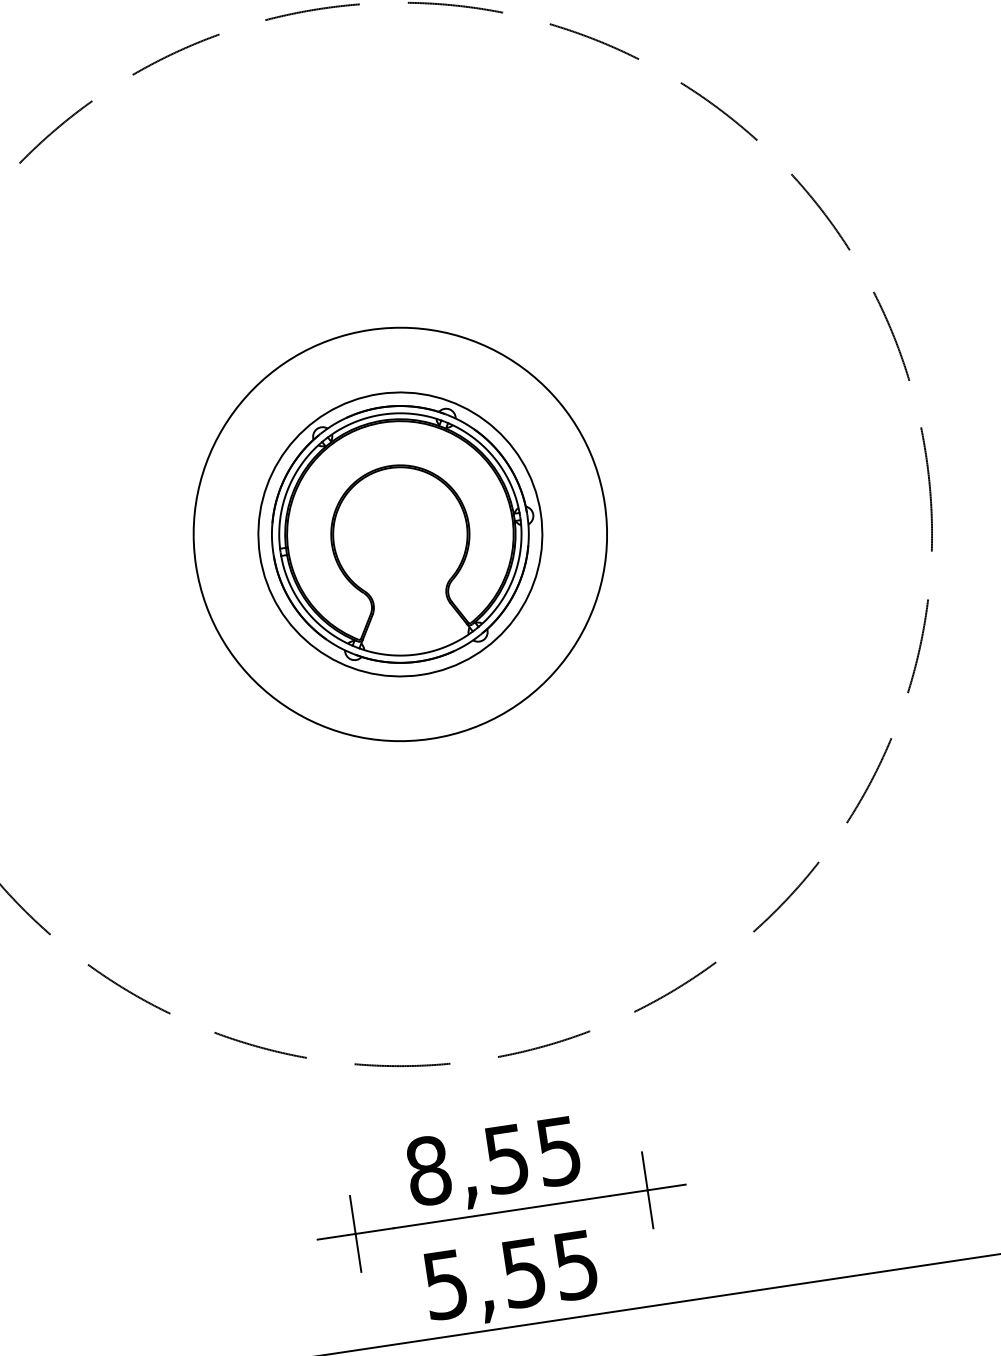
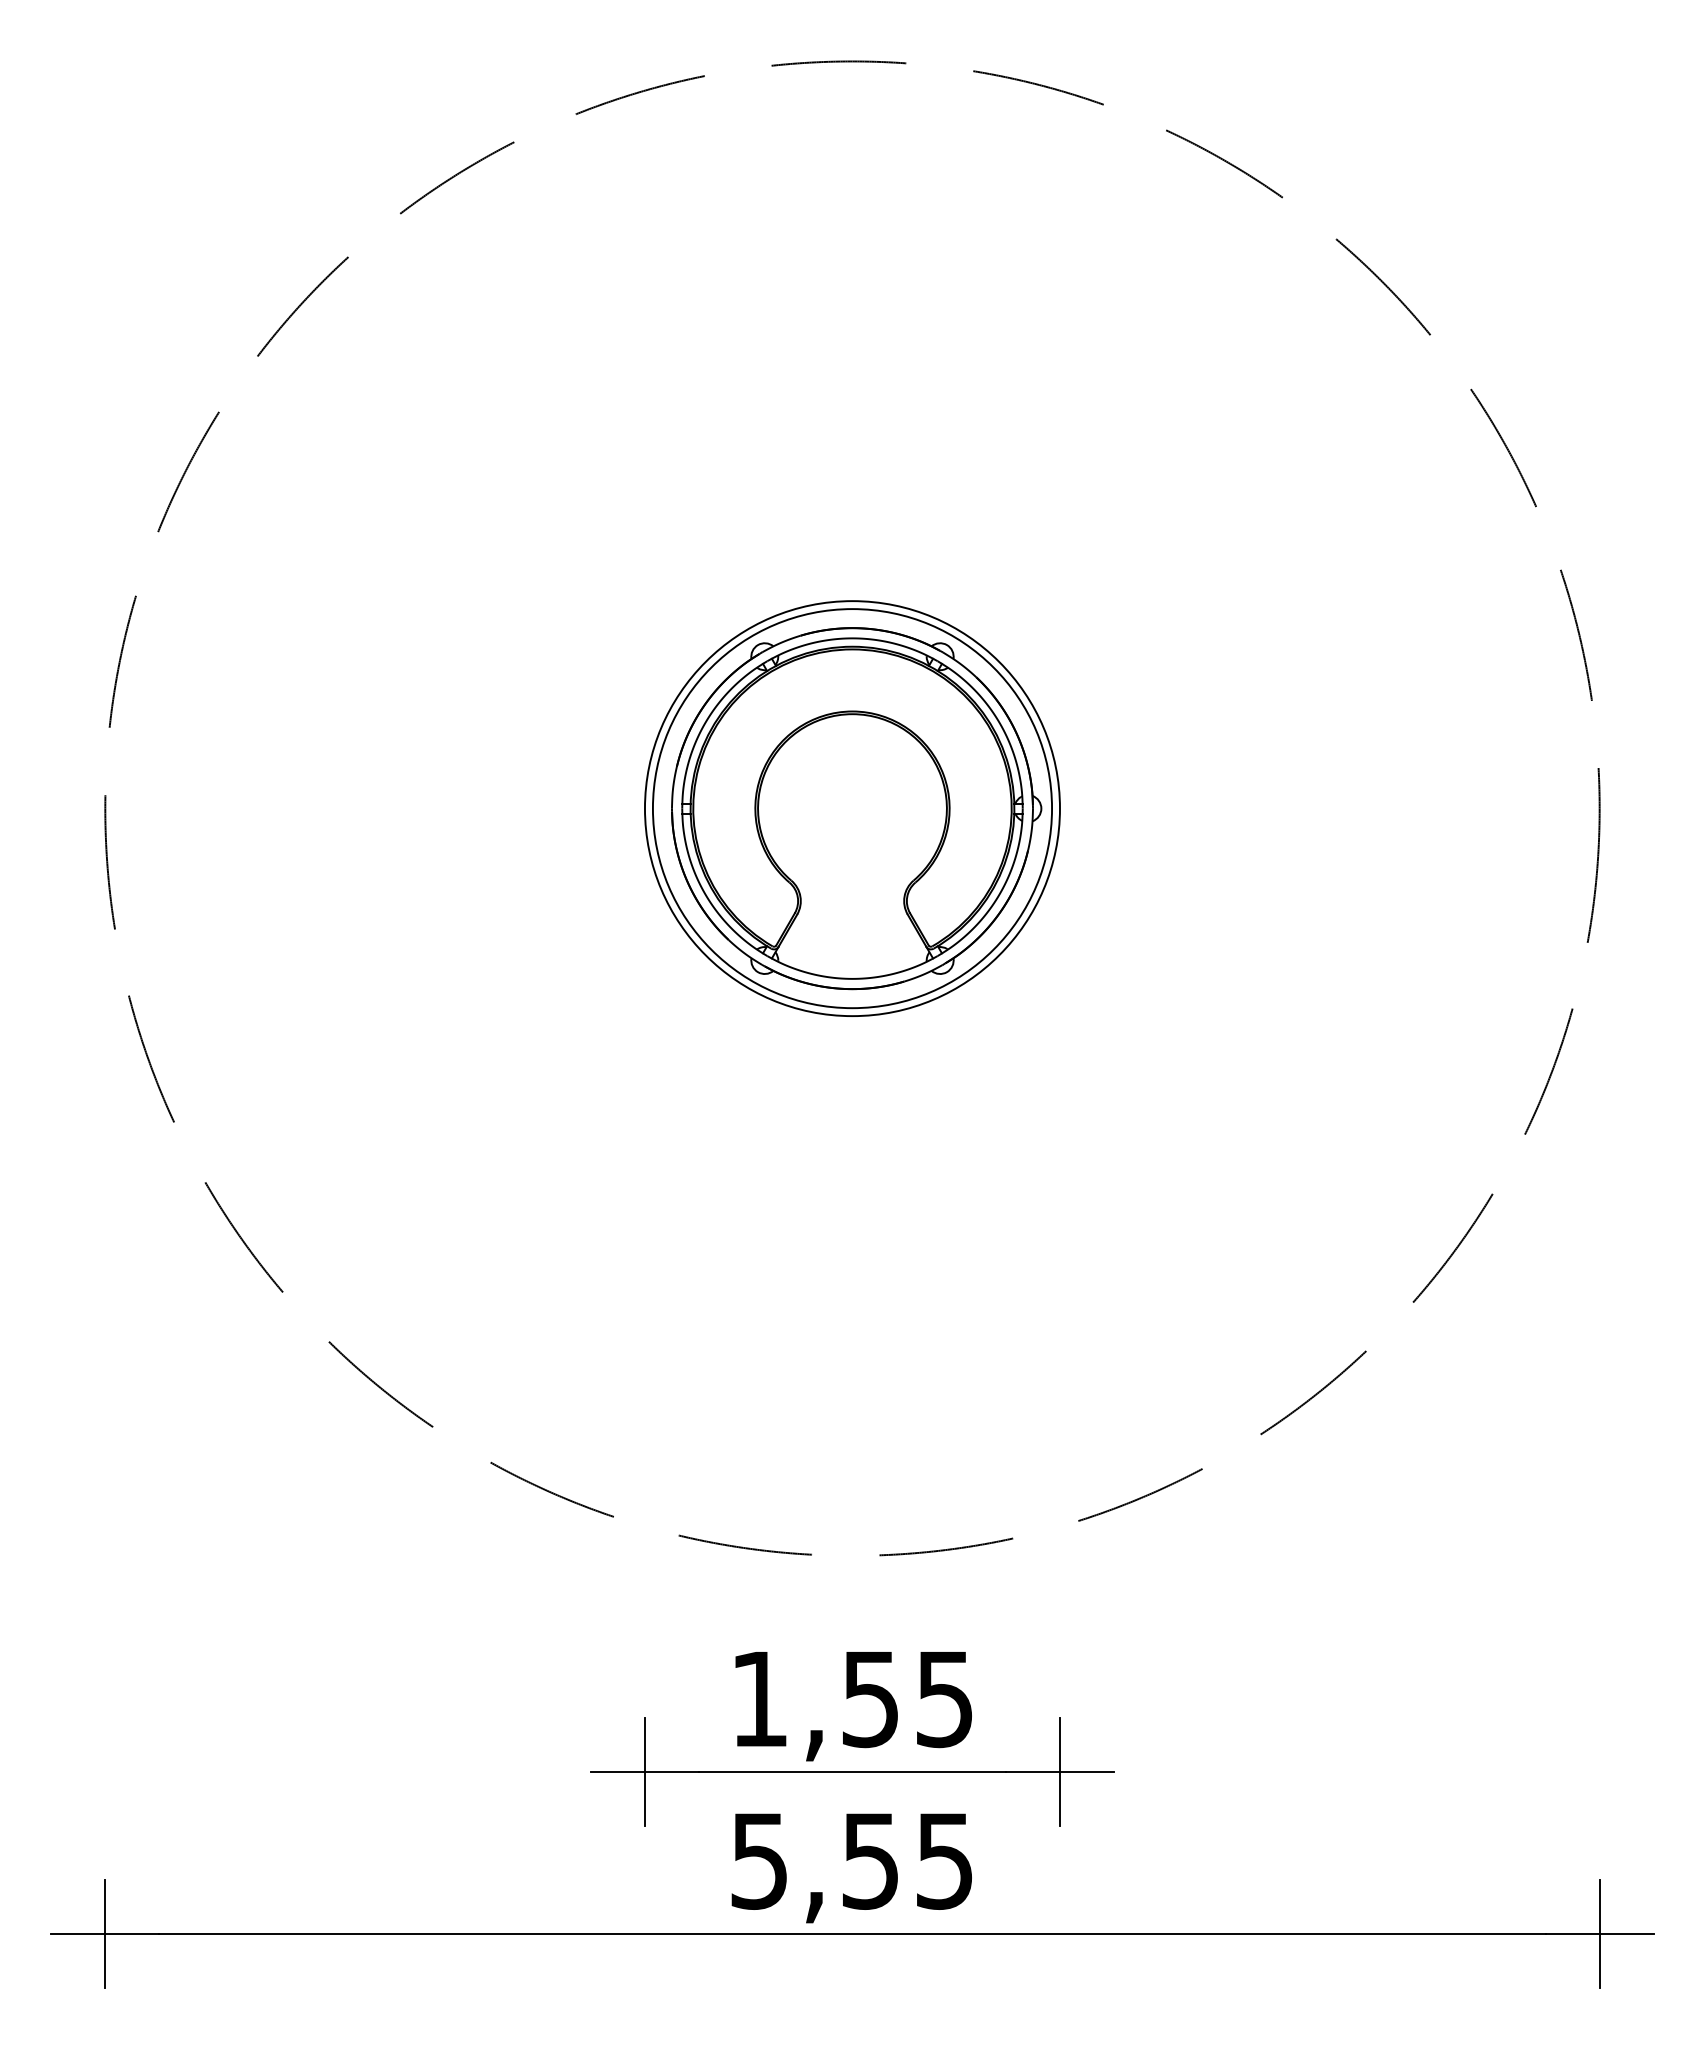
circle: (399, 534) -> (851, 808), size x0.71
text: (428, 1171) -> (759, 1699), 8,55 -> 1,55

